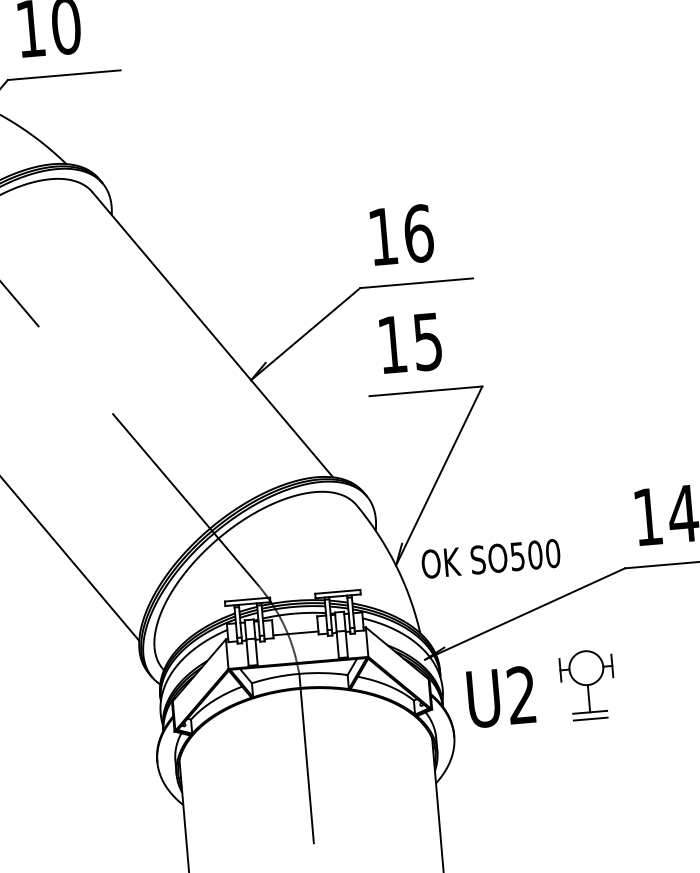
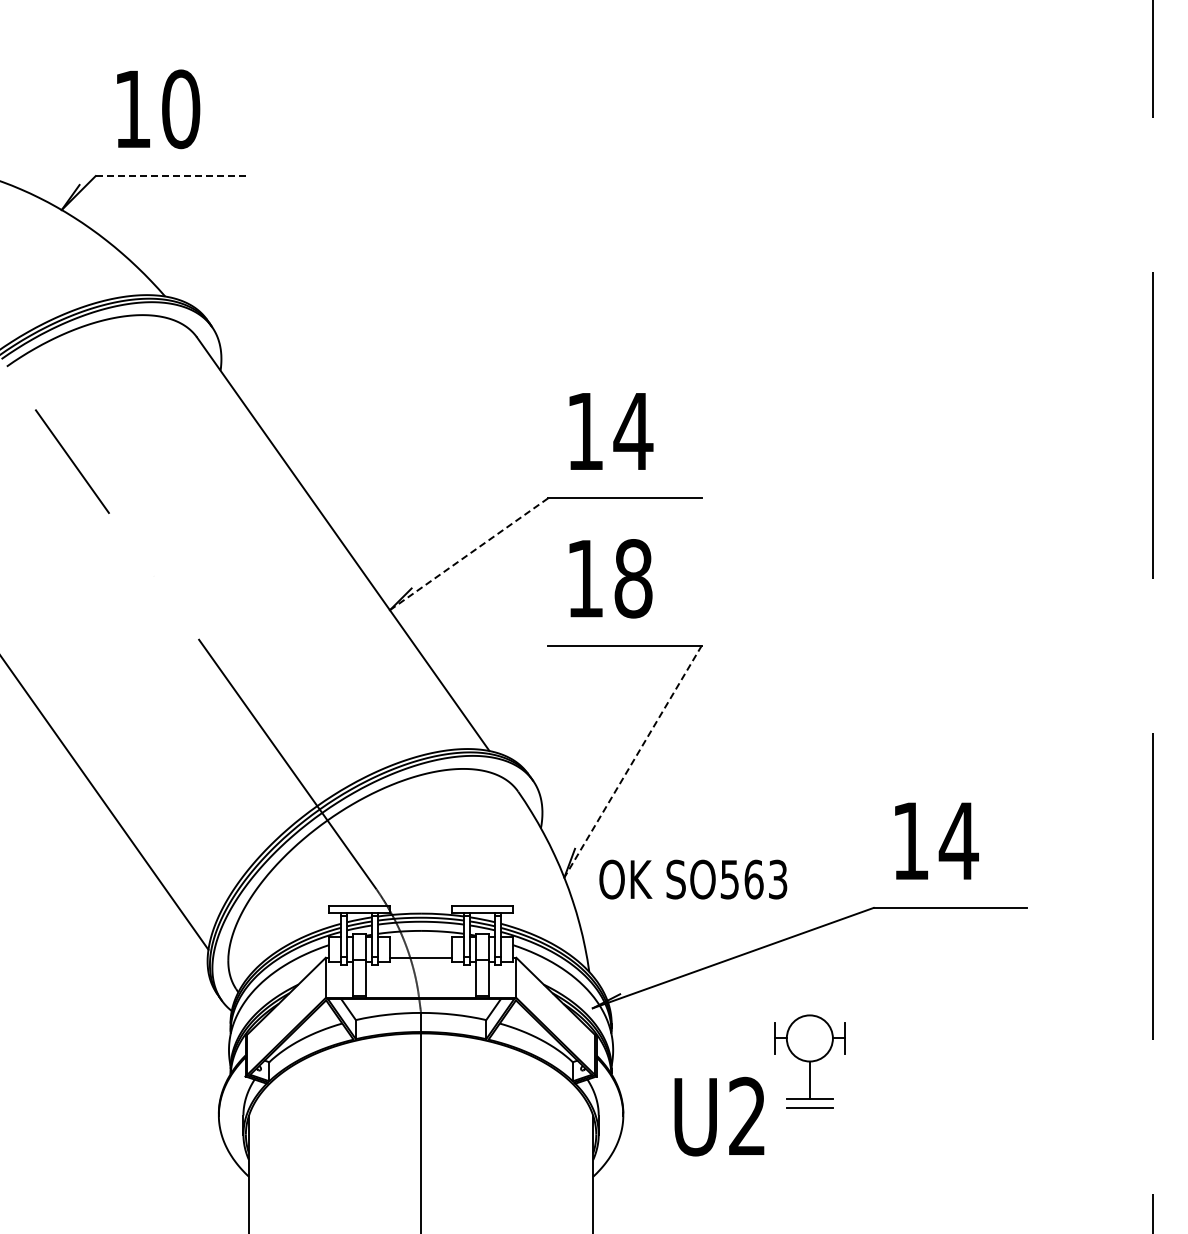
line: (64, 75) -> (172, 176), solid -> dashed
text: (418, 233) -> (633, 431), 16 -> 14
line: (306, 334) -> (469, 554), solid -> dashed
text: (427, 341) -> (633, 578), 15 -> 18
line: (439, 475) -> (633, 761), solid -> dashed
text: (543, 554) -> (765, 879), SO500 -> SO563
text: (501, 696) -> (719, 1116), moved

